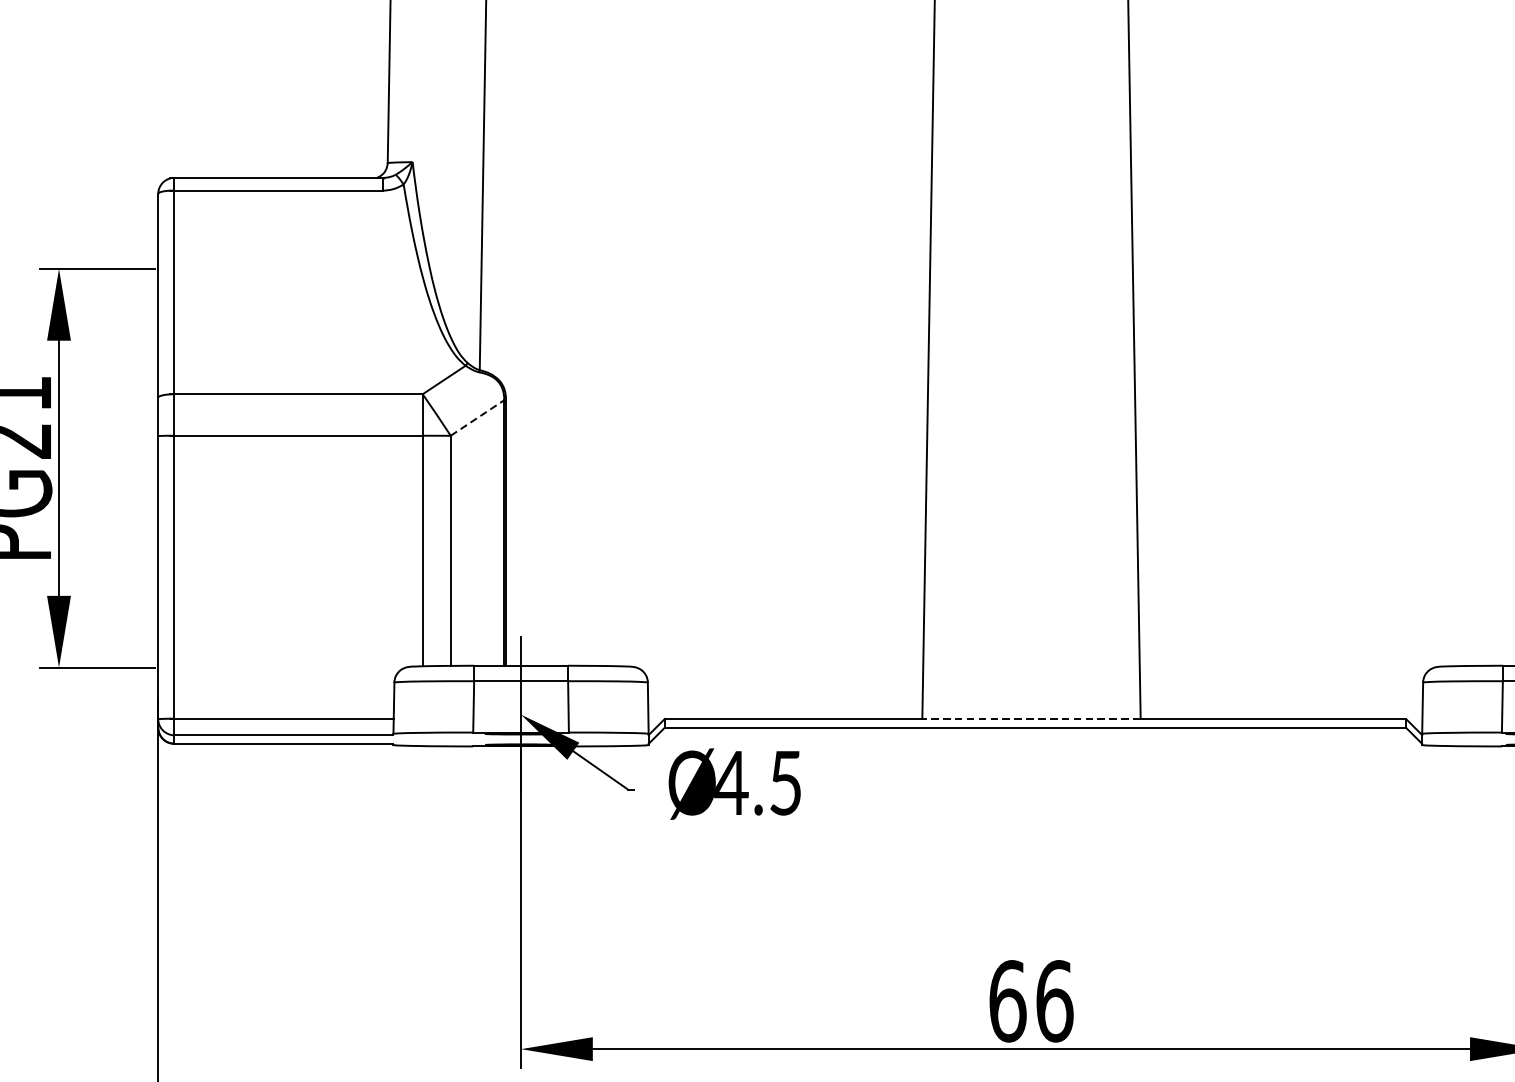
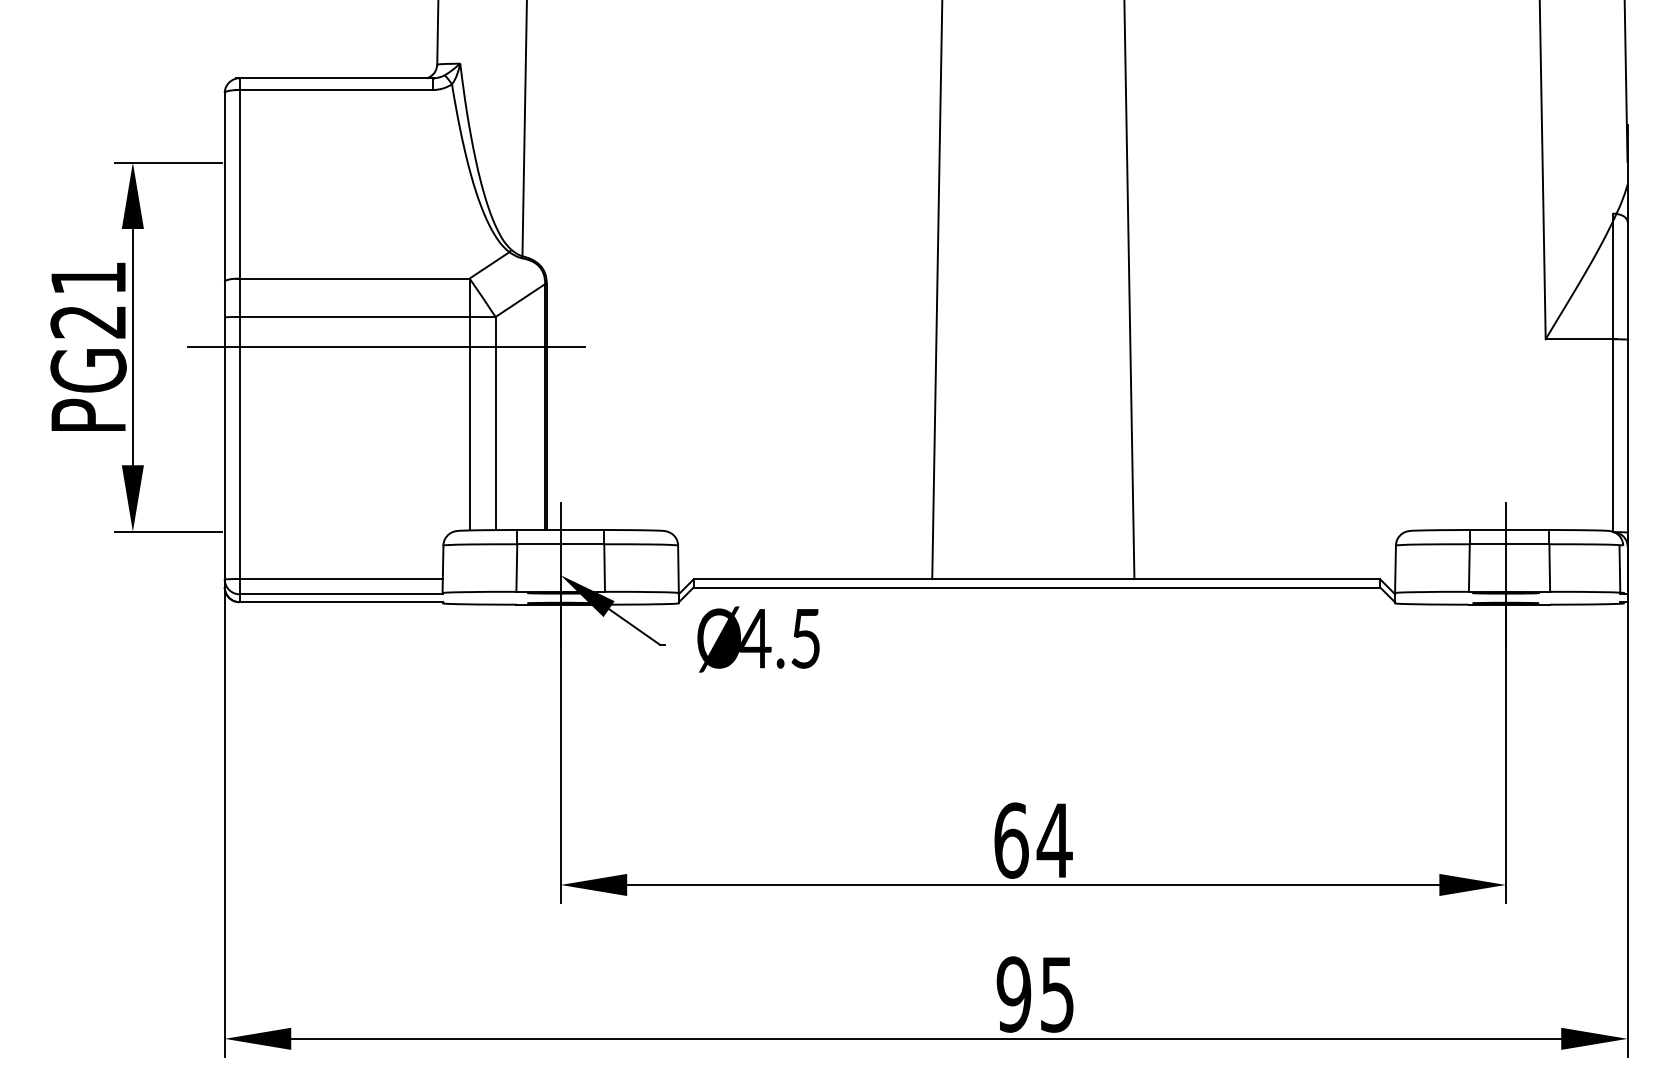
line: (477, 417) -> (520, 300), dashed -> solid
line: (332, 468) -> (386, 347), added
line: (1030, 719) -> (1032, 579), dashed -> solid
text: (1054, 1001) -> (1054, 840), 66 -> 64

